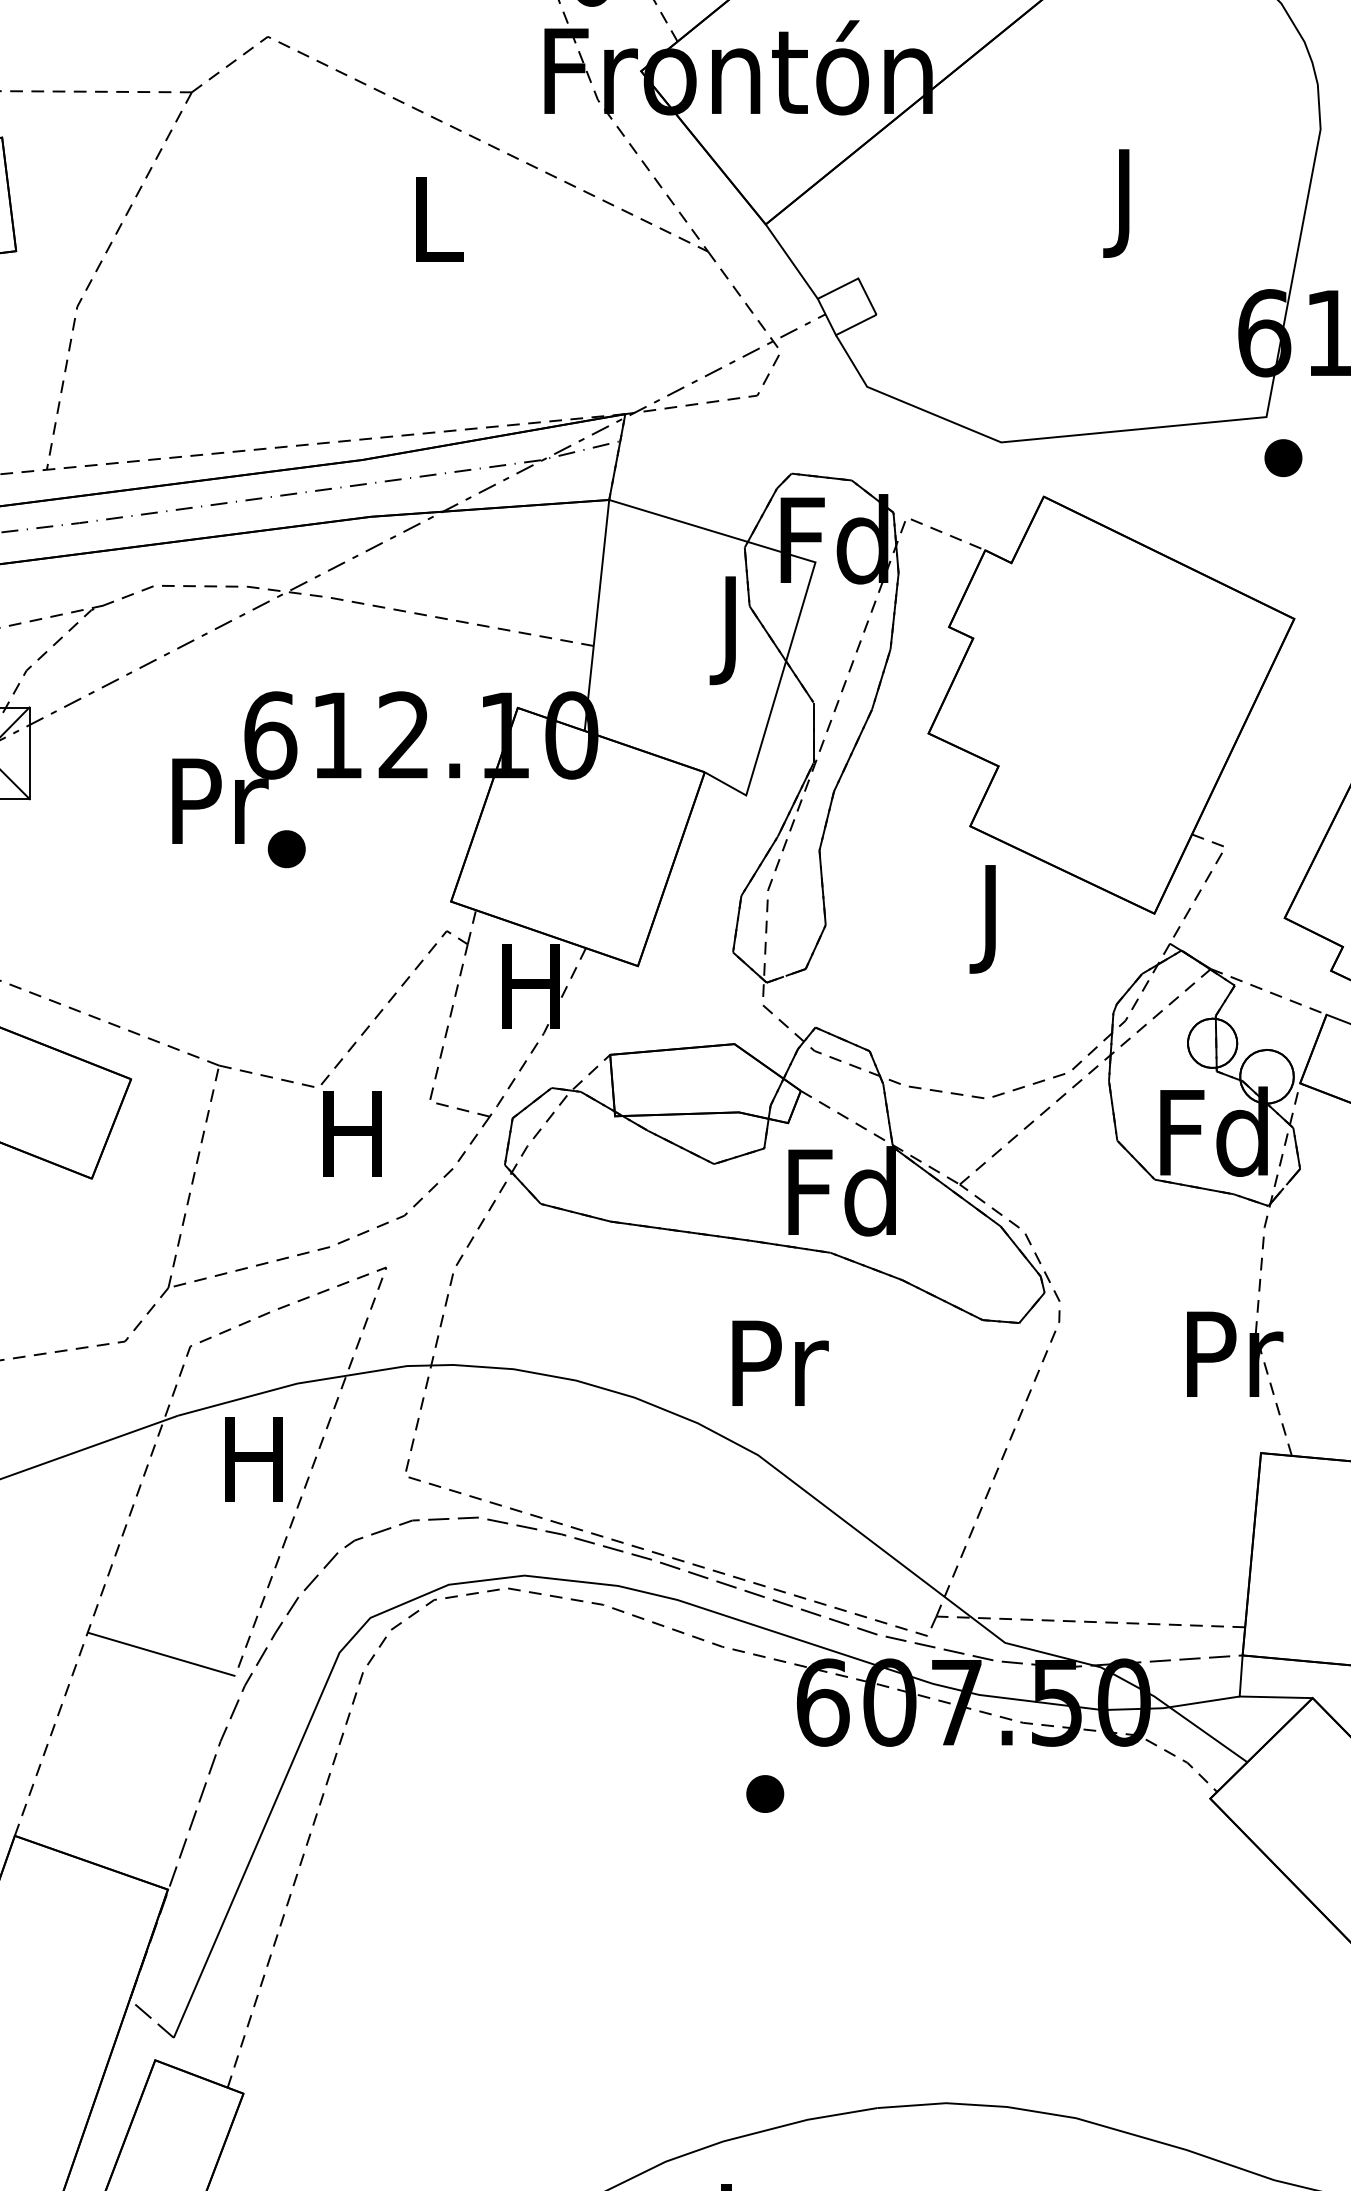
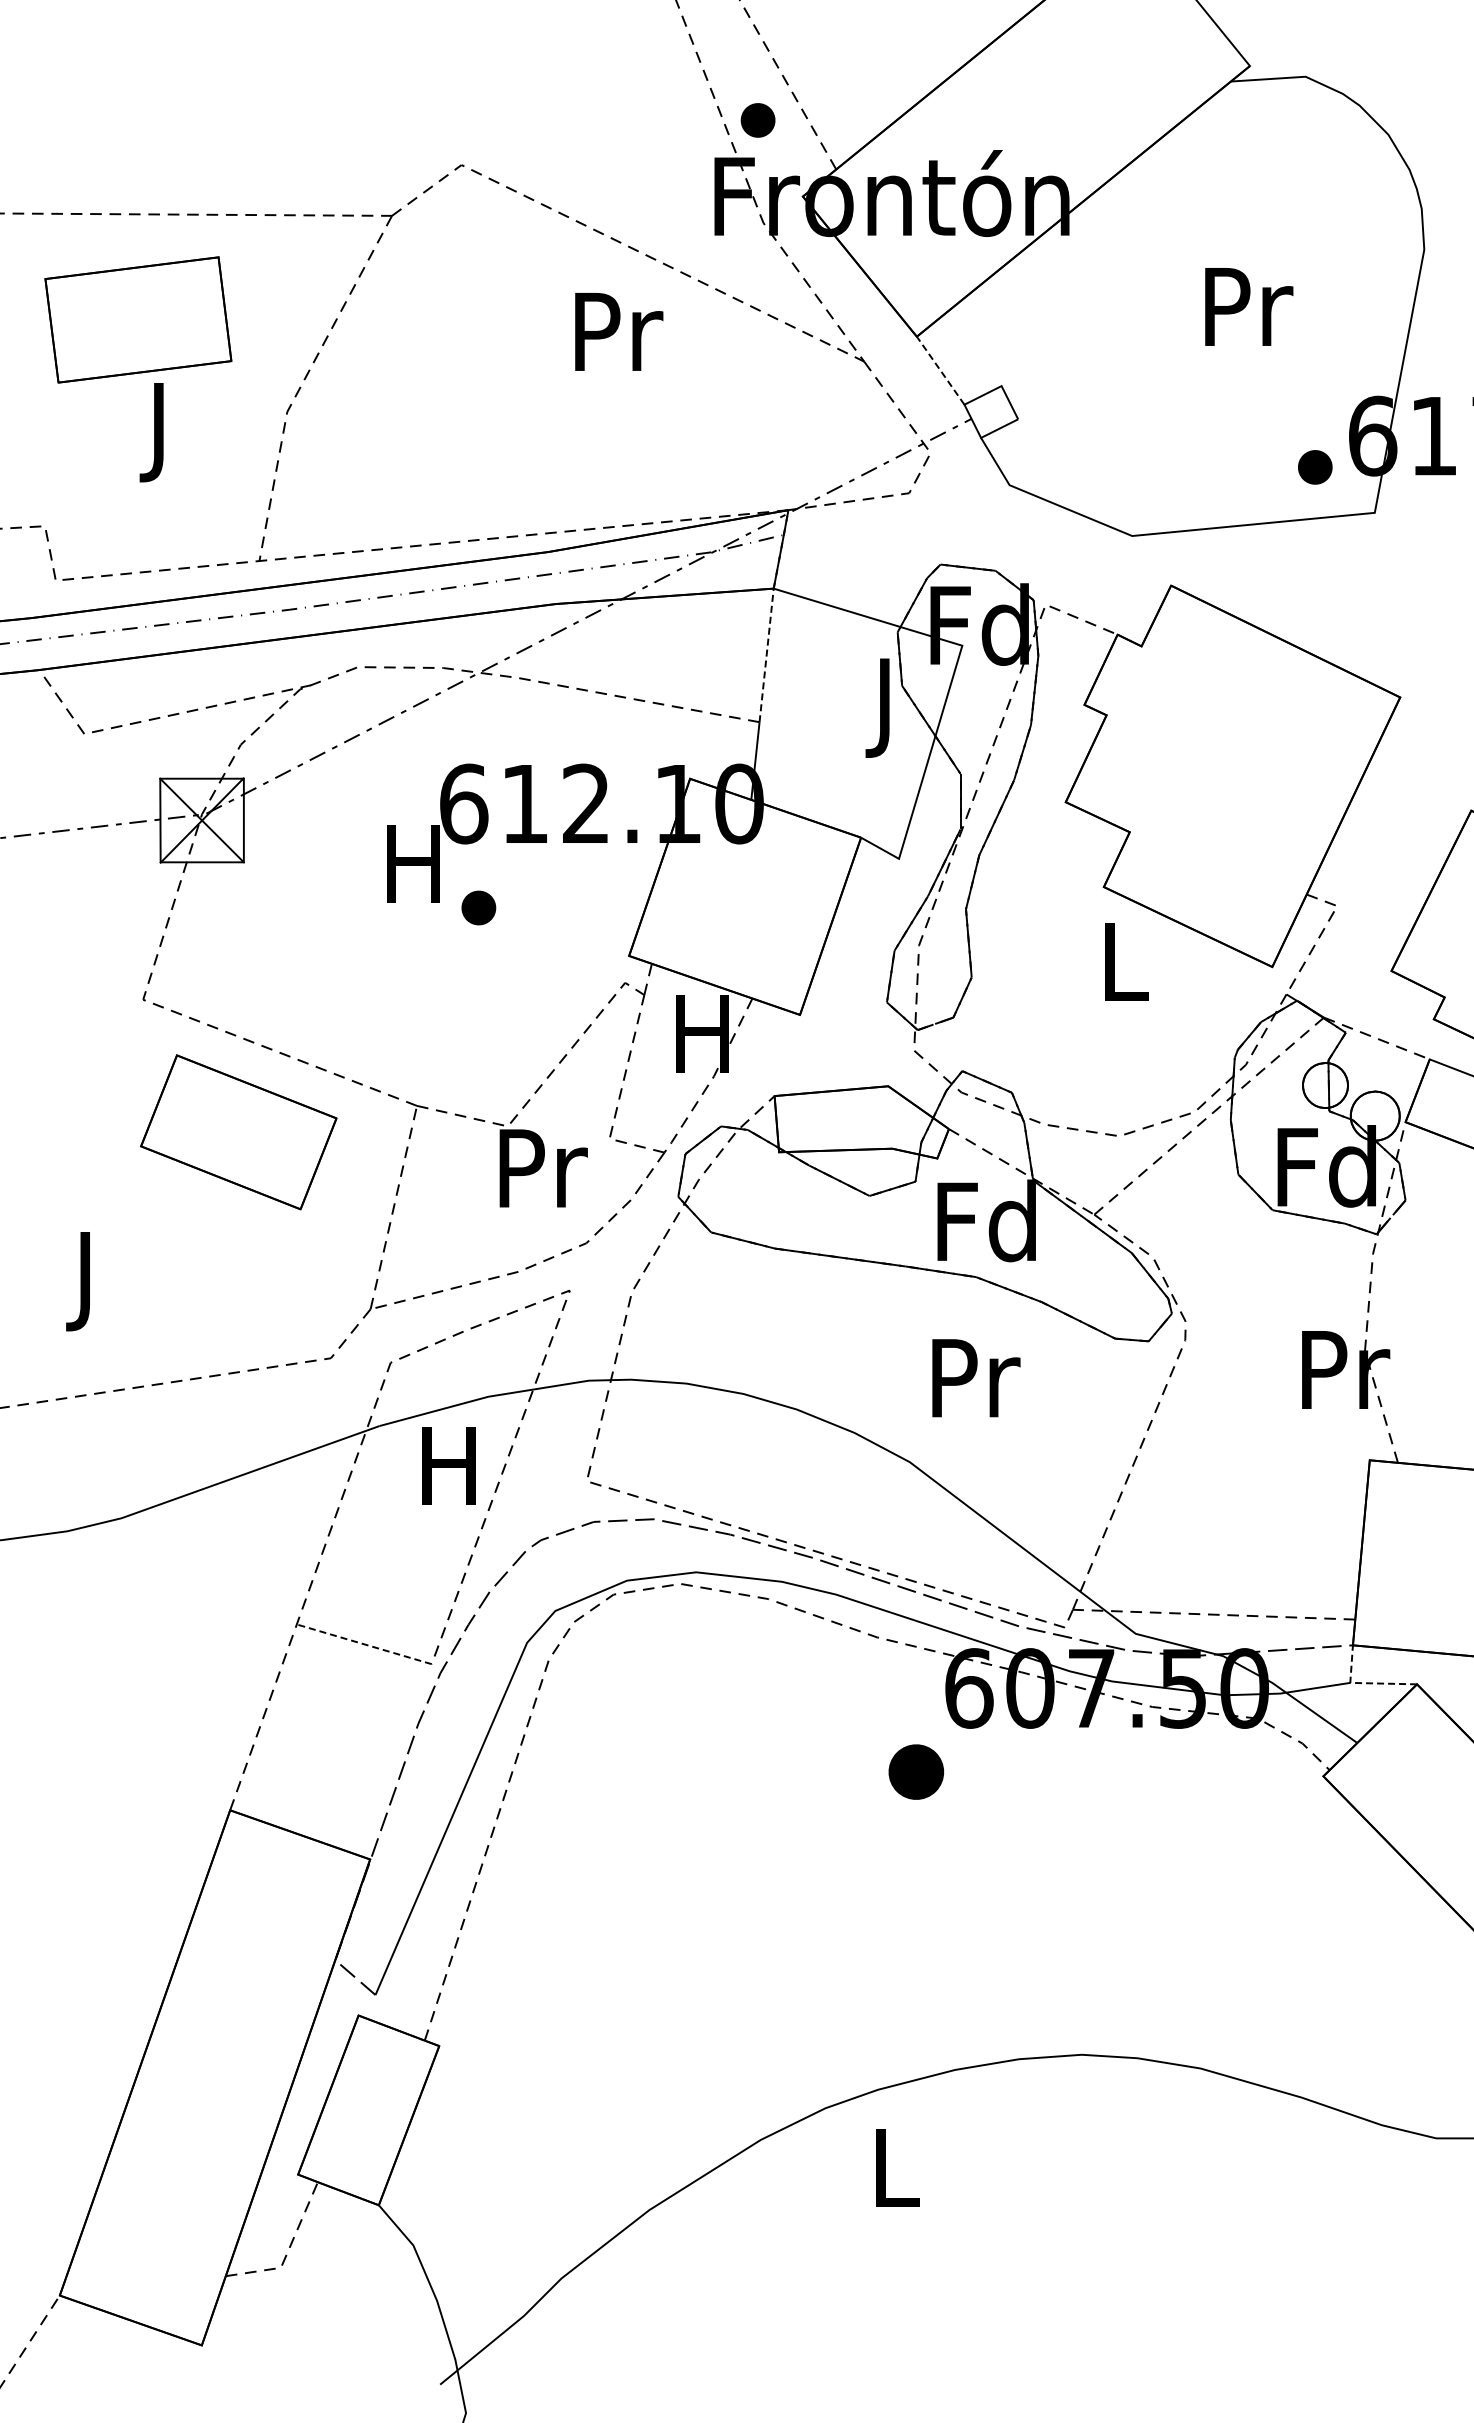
text: (1129, 203) -> (1249, 317), J -> Pr
text: (440, 218) -> (619, 331), L -> Pr
line: (791, 261) -> (940, 370), solid -> dashed
part: (1283, 458) -> (1315, 467), moved
line: (601, 571) -> (766, 654), solid -> dashed
text: (220, 801) -> (418, 864), Pr -> H
text: (993, 918) -> (1125, 971), J -> L
text: (357, 1134) -> (543, 1168), H -> Pr
text: (780, 1363) -> (976, 1378), moved
line: (160, 1654) -> (363, 1644), solid -> dashed
line: (1255, 1697) -> (1364, 1683), solid -> dashed
part: (765, 1793) -> (916, 1771), size x1.6

